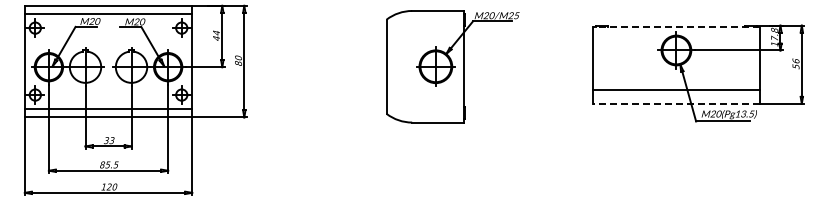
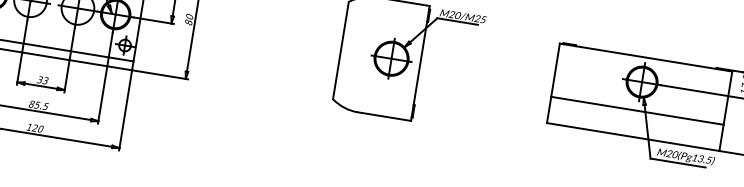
line: (676, 26) -> (646, 57), dashed -> solid
line: (676, 90) -> (637, 111), moved
line: (676, 103) -> (633, 136), dashed -> solid

